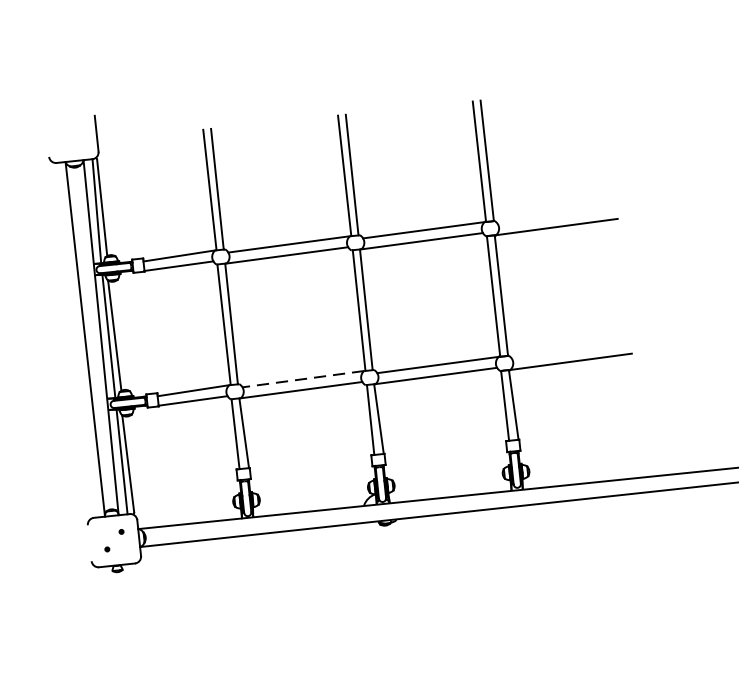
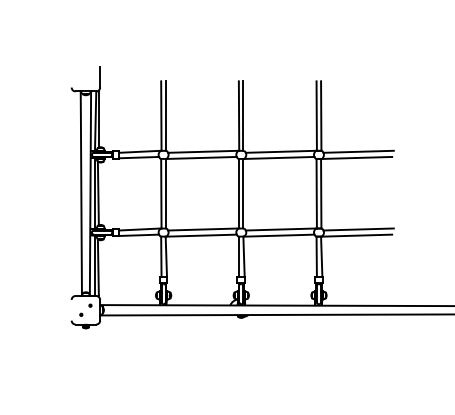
line: (558, 215) -> (358, 151), added
line: (572, 350) -> (358, 229), added
line: (301, 379) -> (202, 229), dashed -> solid

